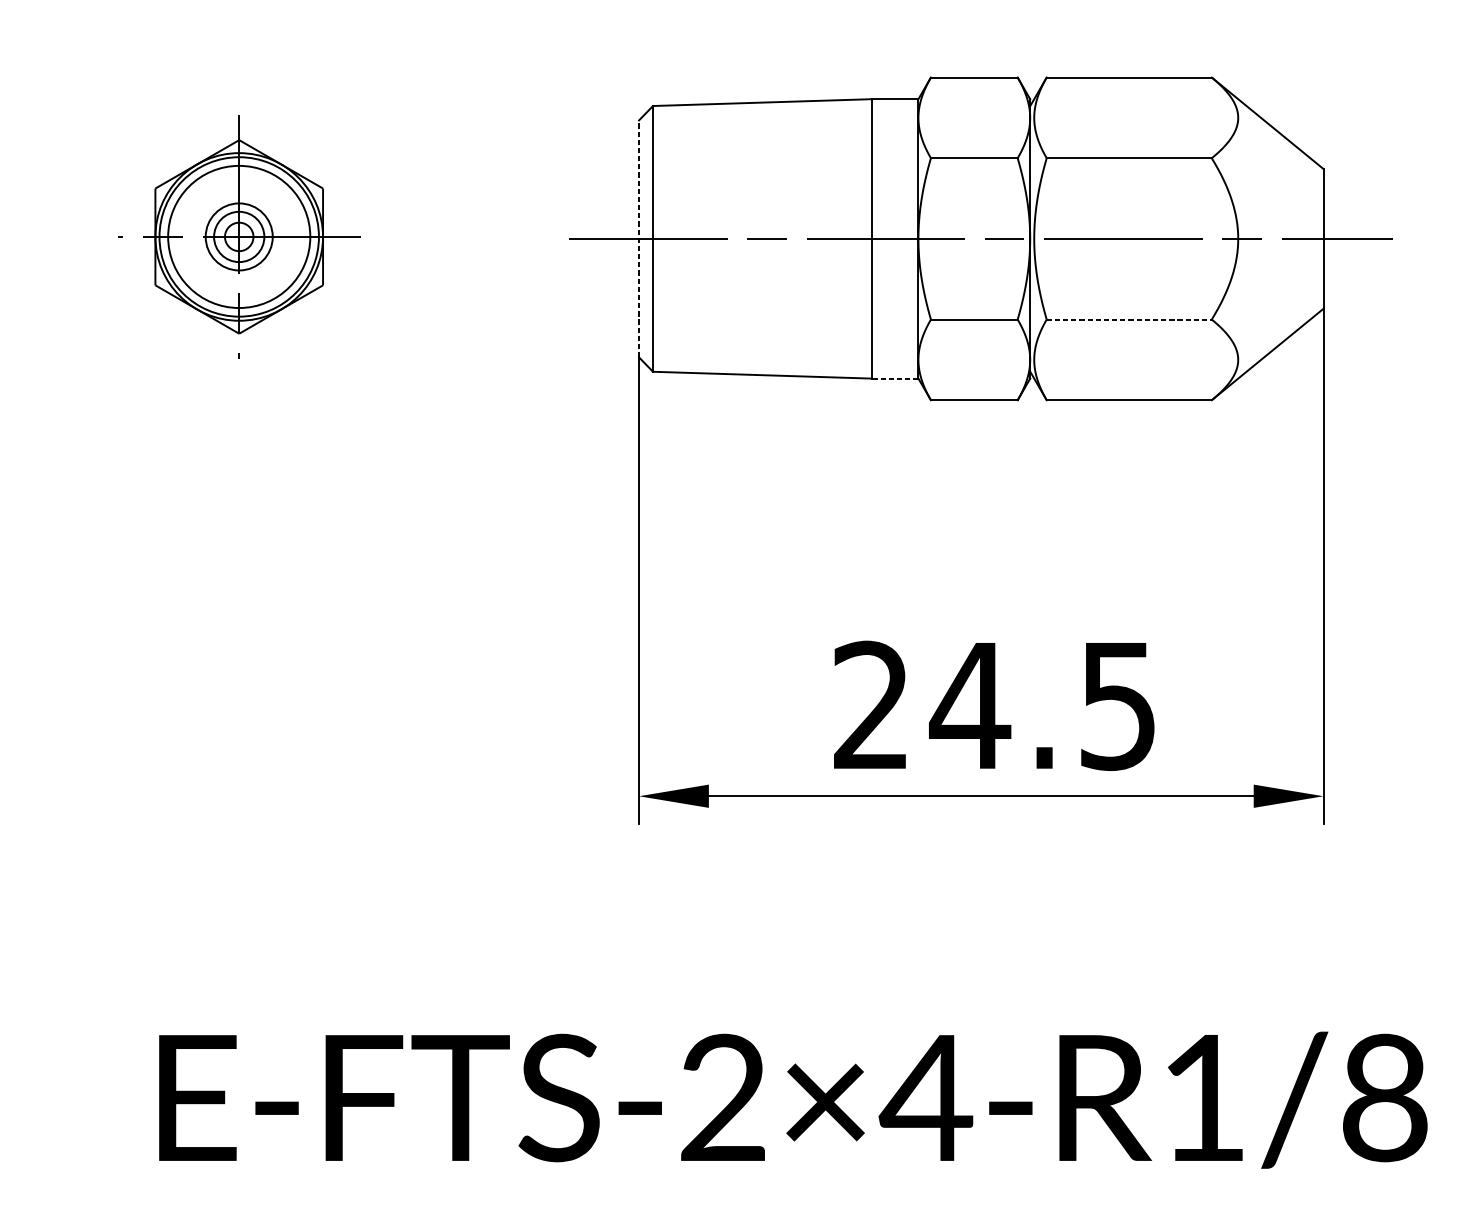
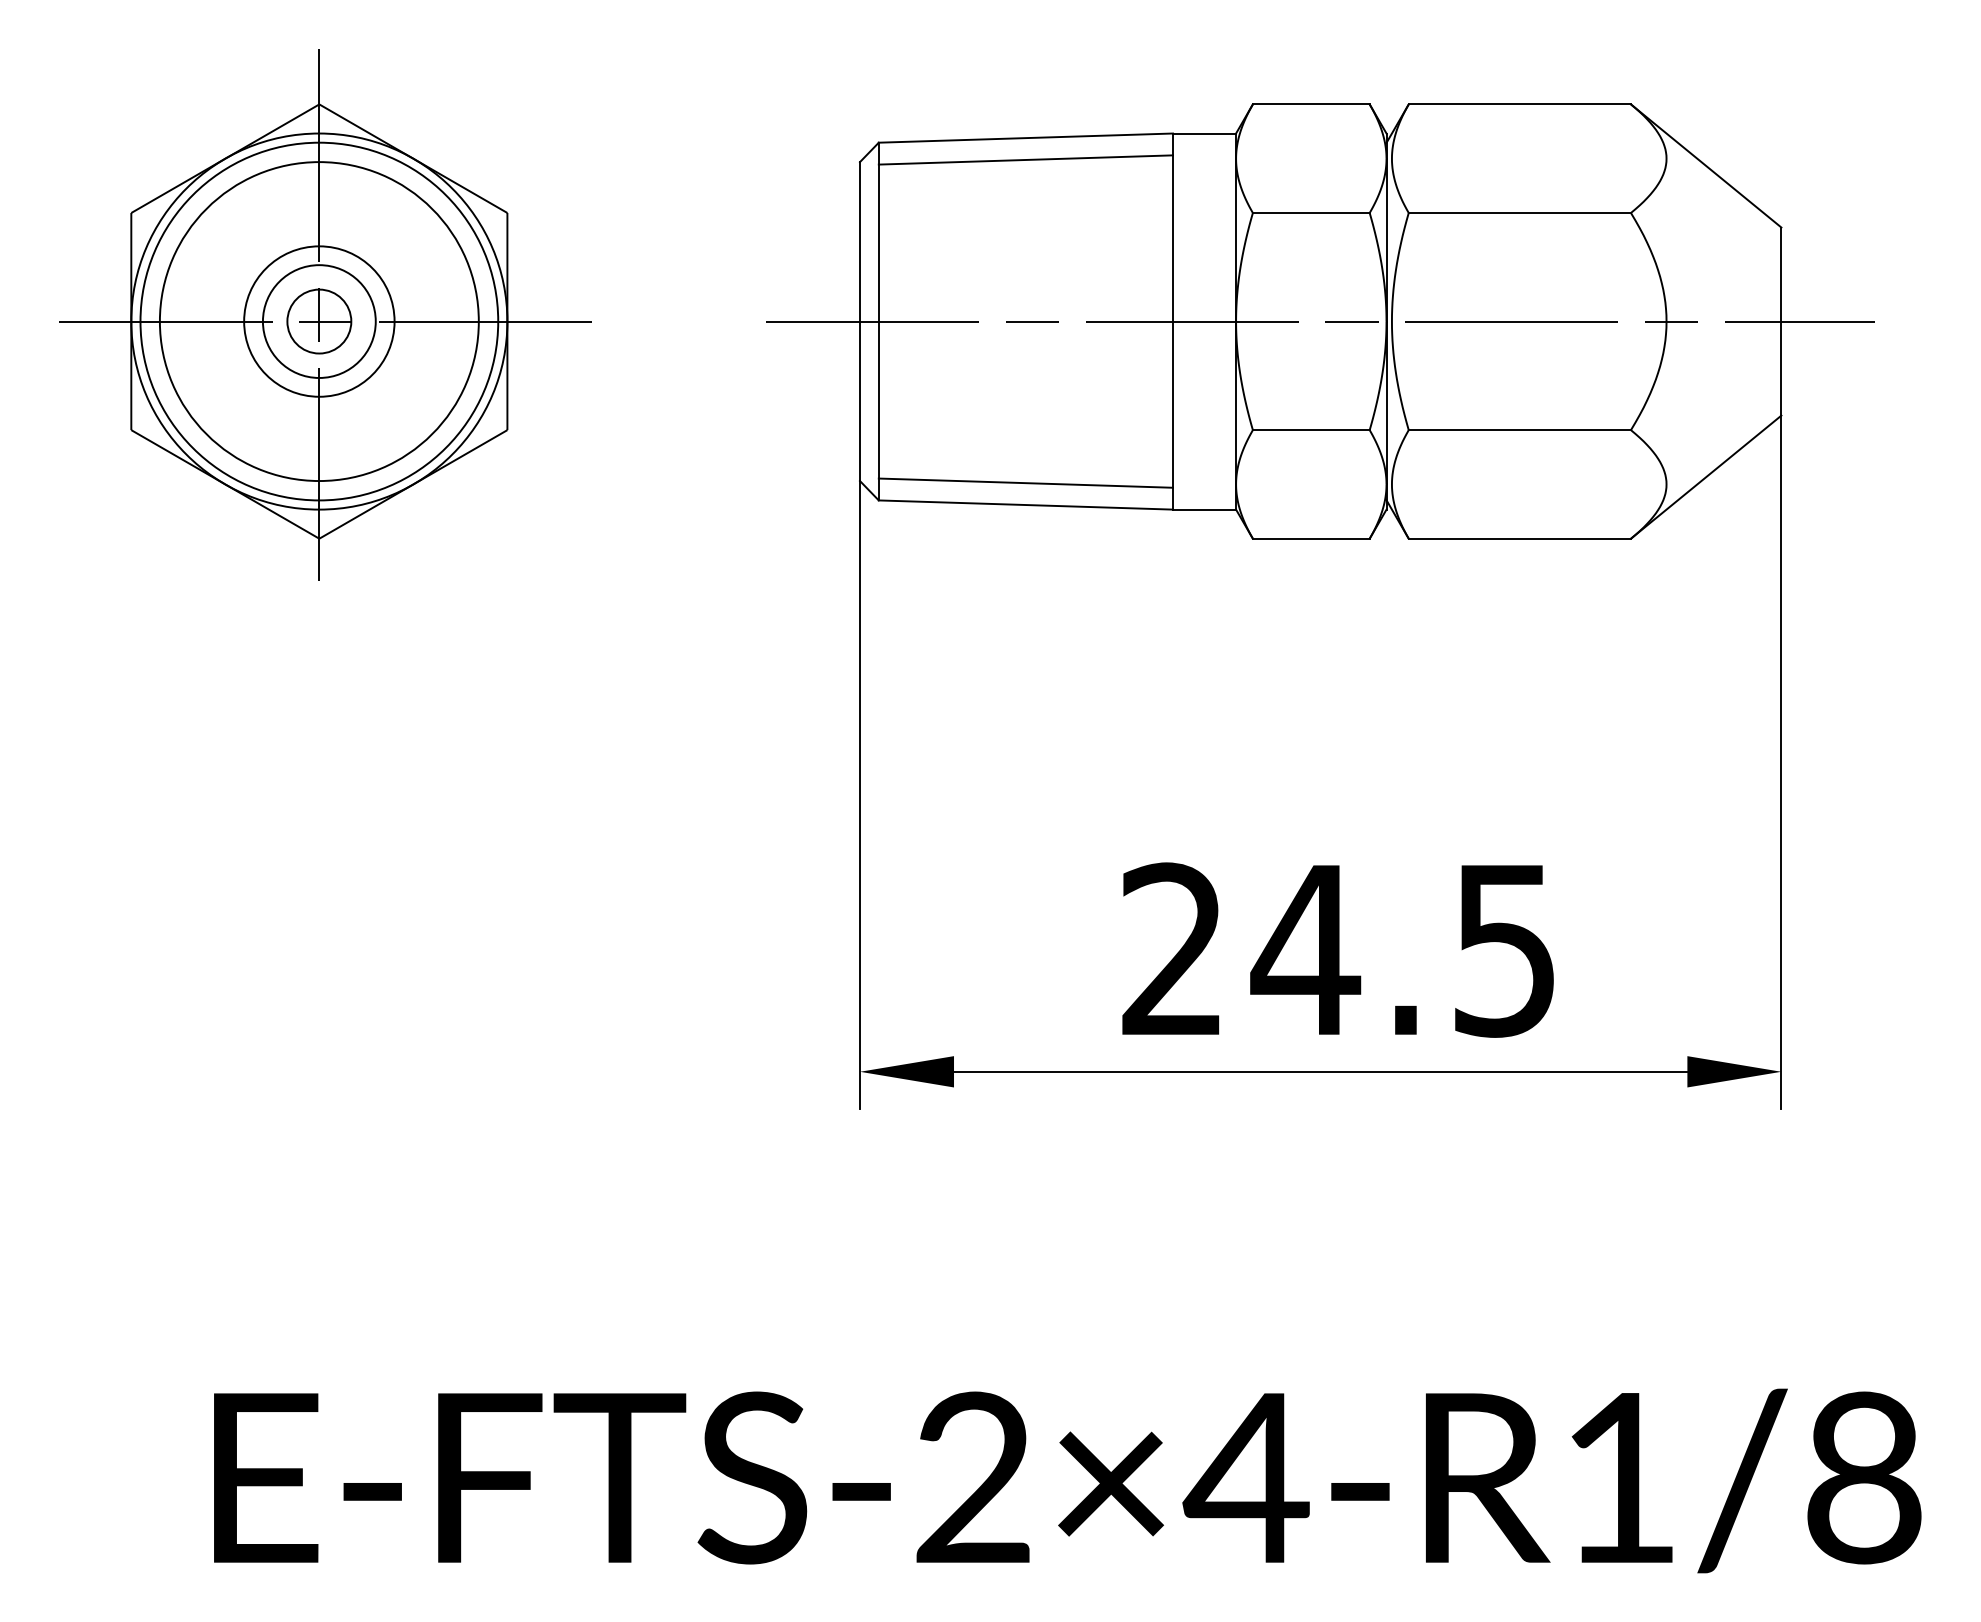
line: (762, 118) -> (1025, 159), added
part: (241, 233) -> (325, 314), size x1.67
line: (638, 238) -> (859, 321), dashed -> solid
line: (1129, 319) -> (1520, 430), dashed -> solid
line: (762, 358) -> (1025, 482), added
line: (894, 378) -> (1204, 509), dashed -> solid

